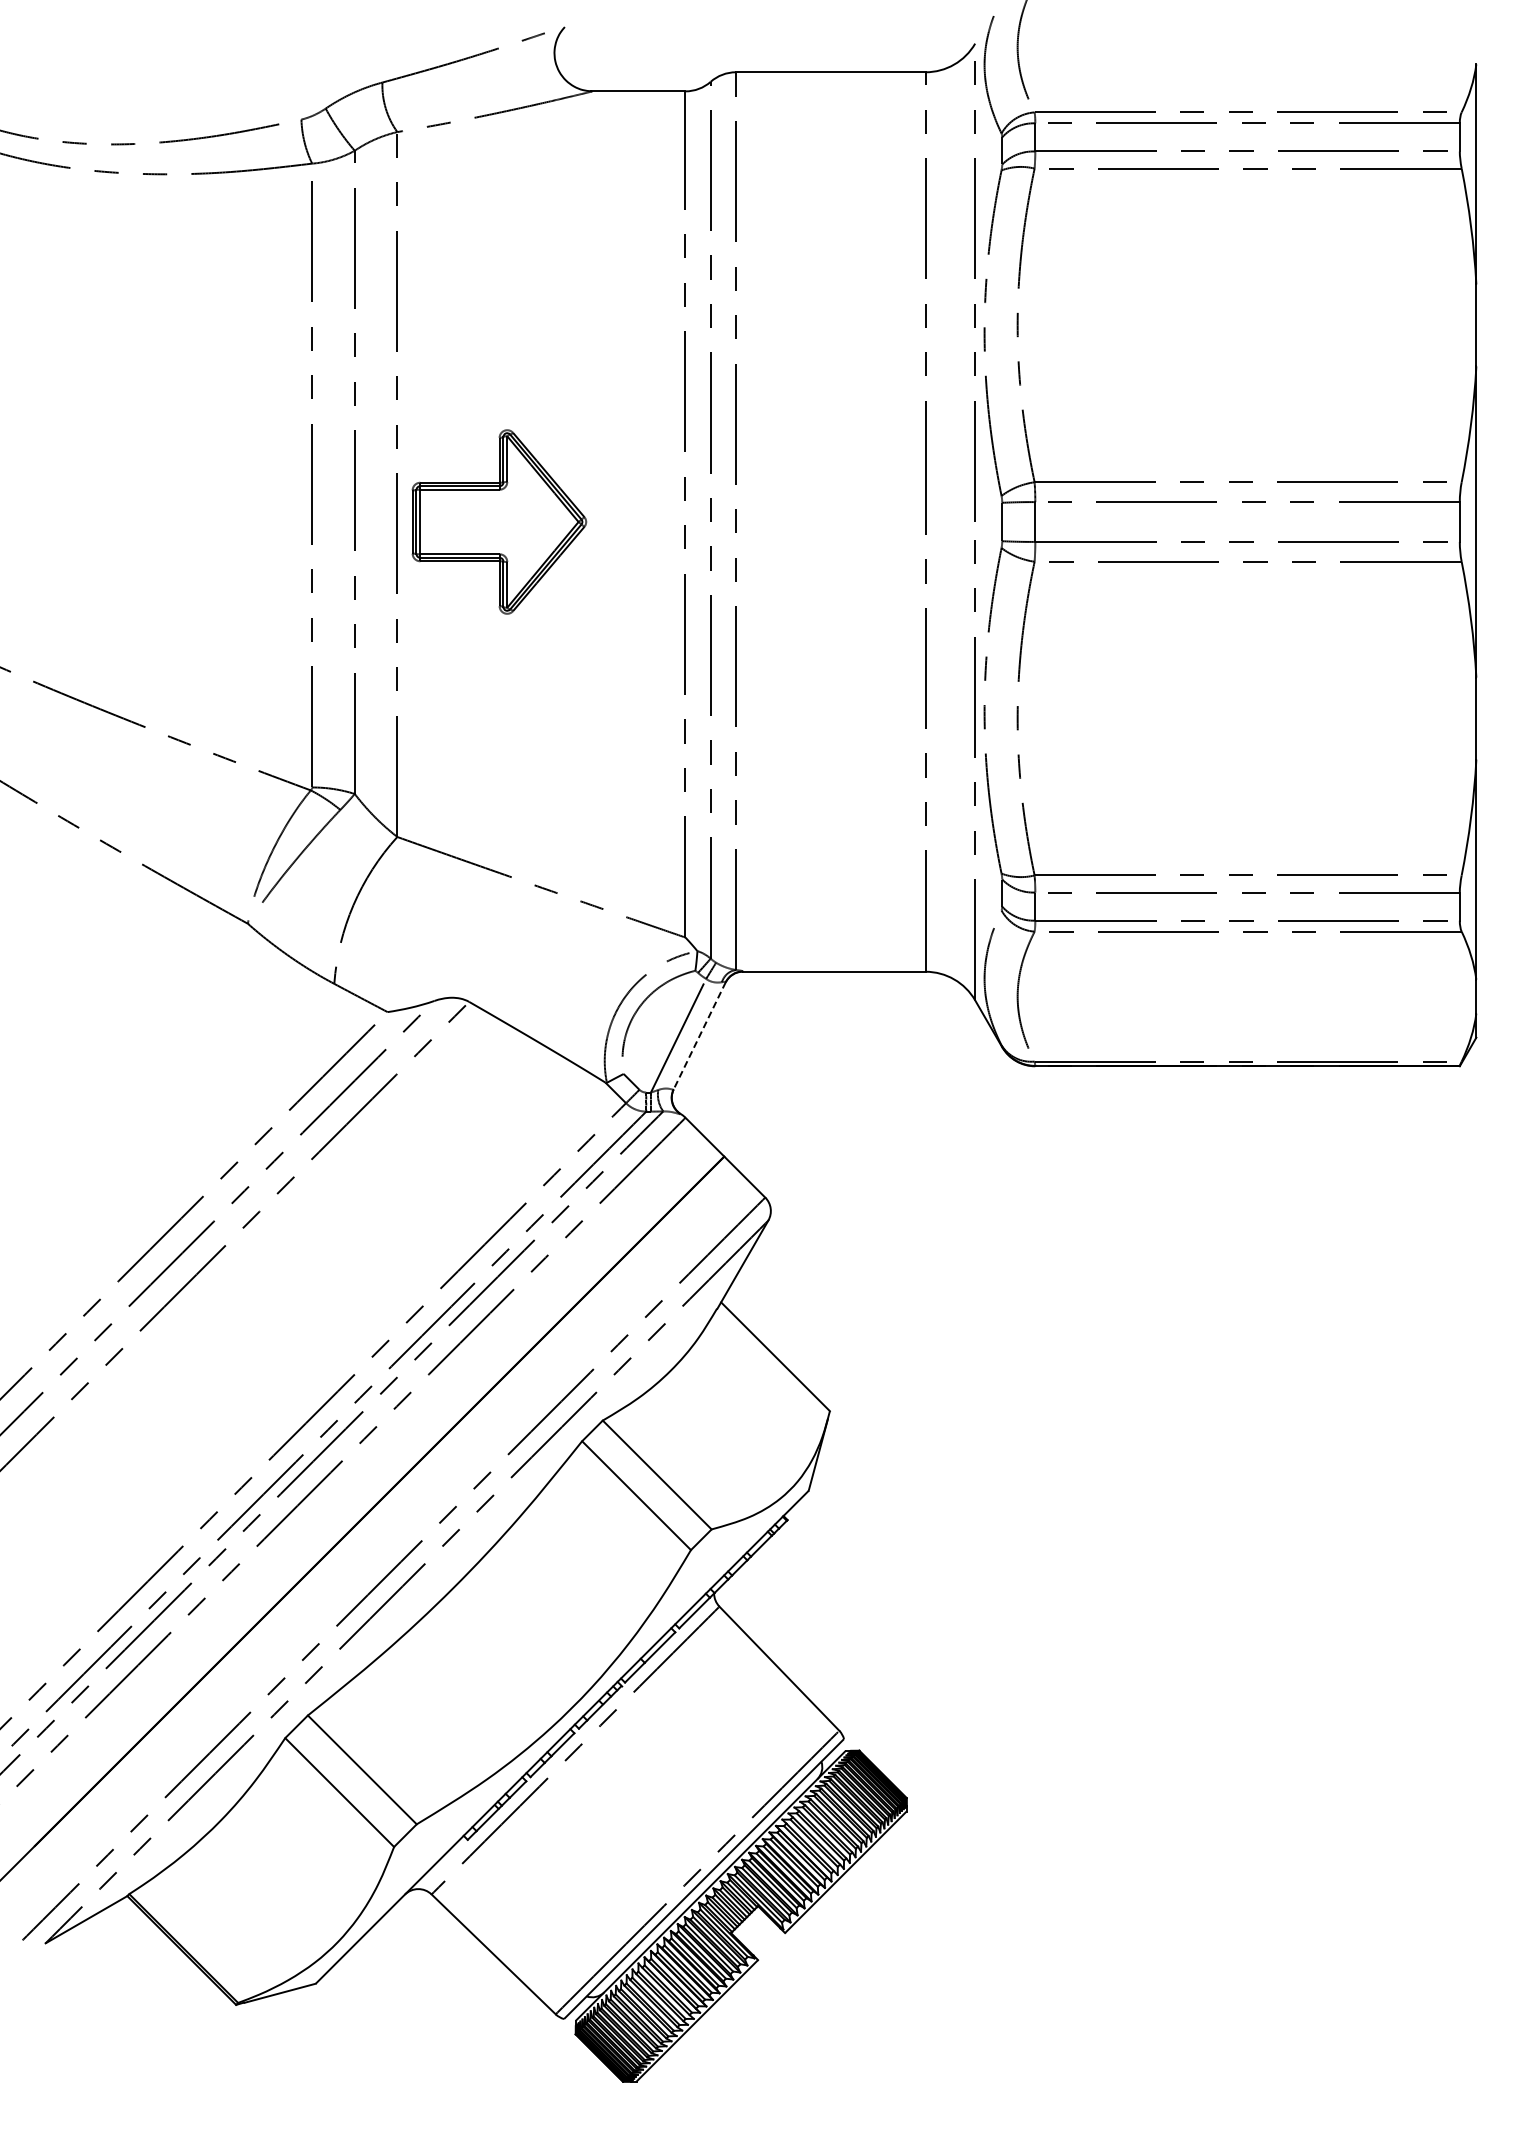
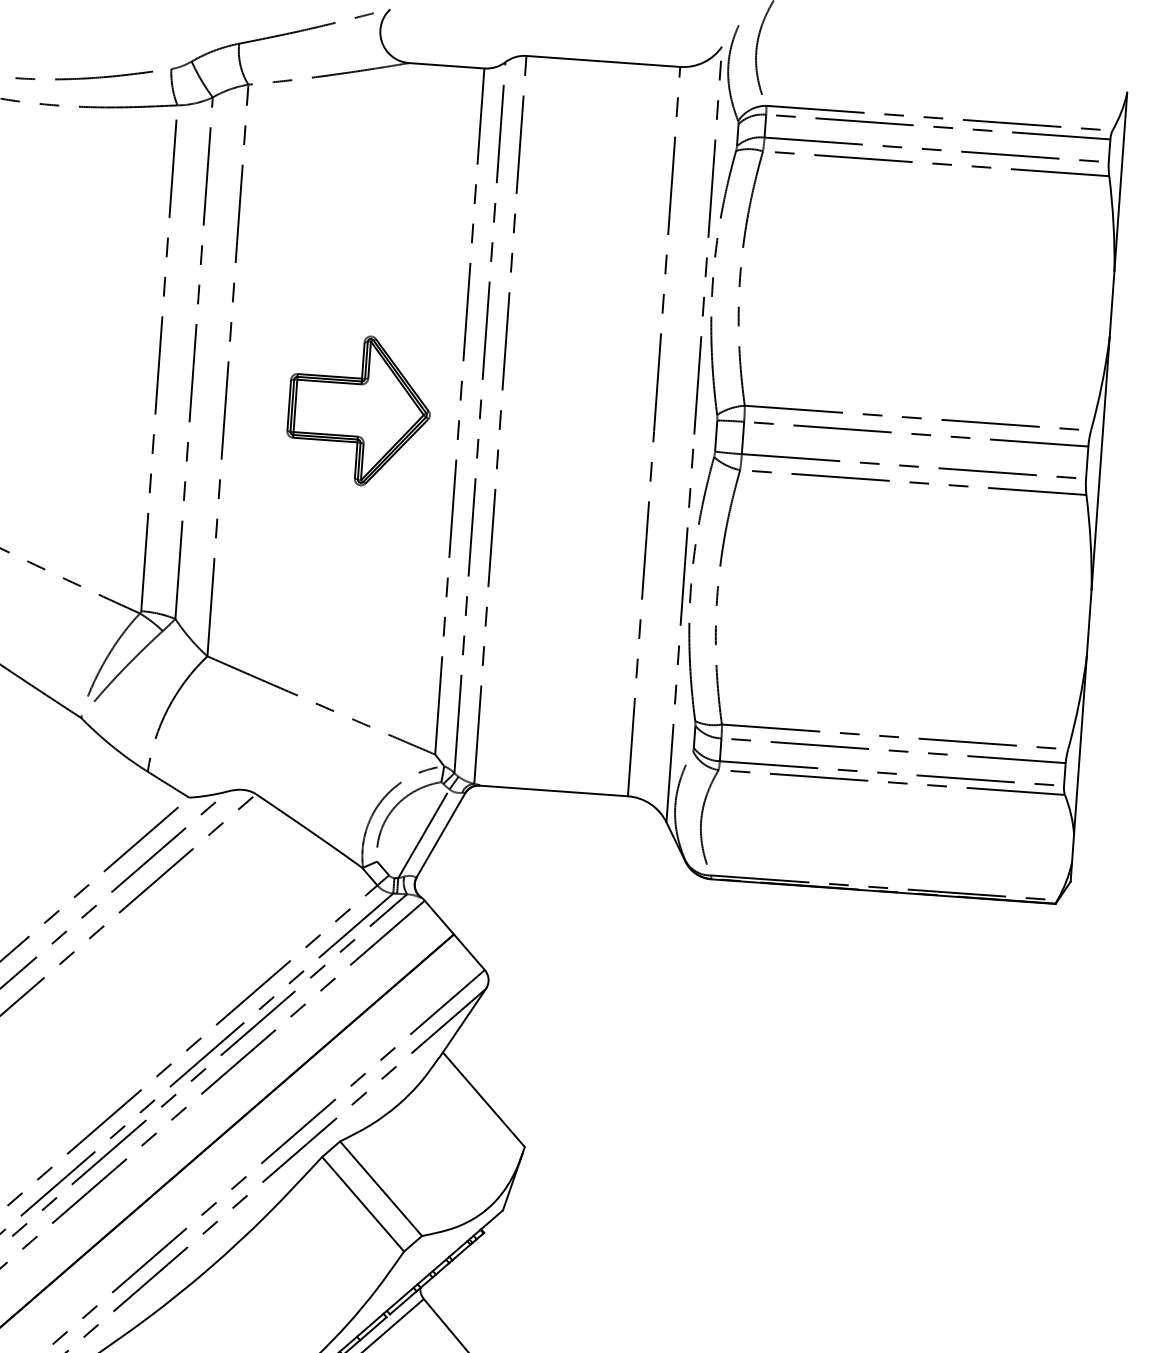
part: (499, 521) -> (359, 410), moved
line: (699, 1035) -> (440, 834), dashed -> solid

